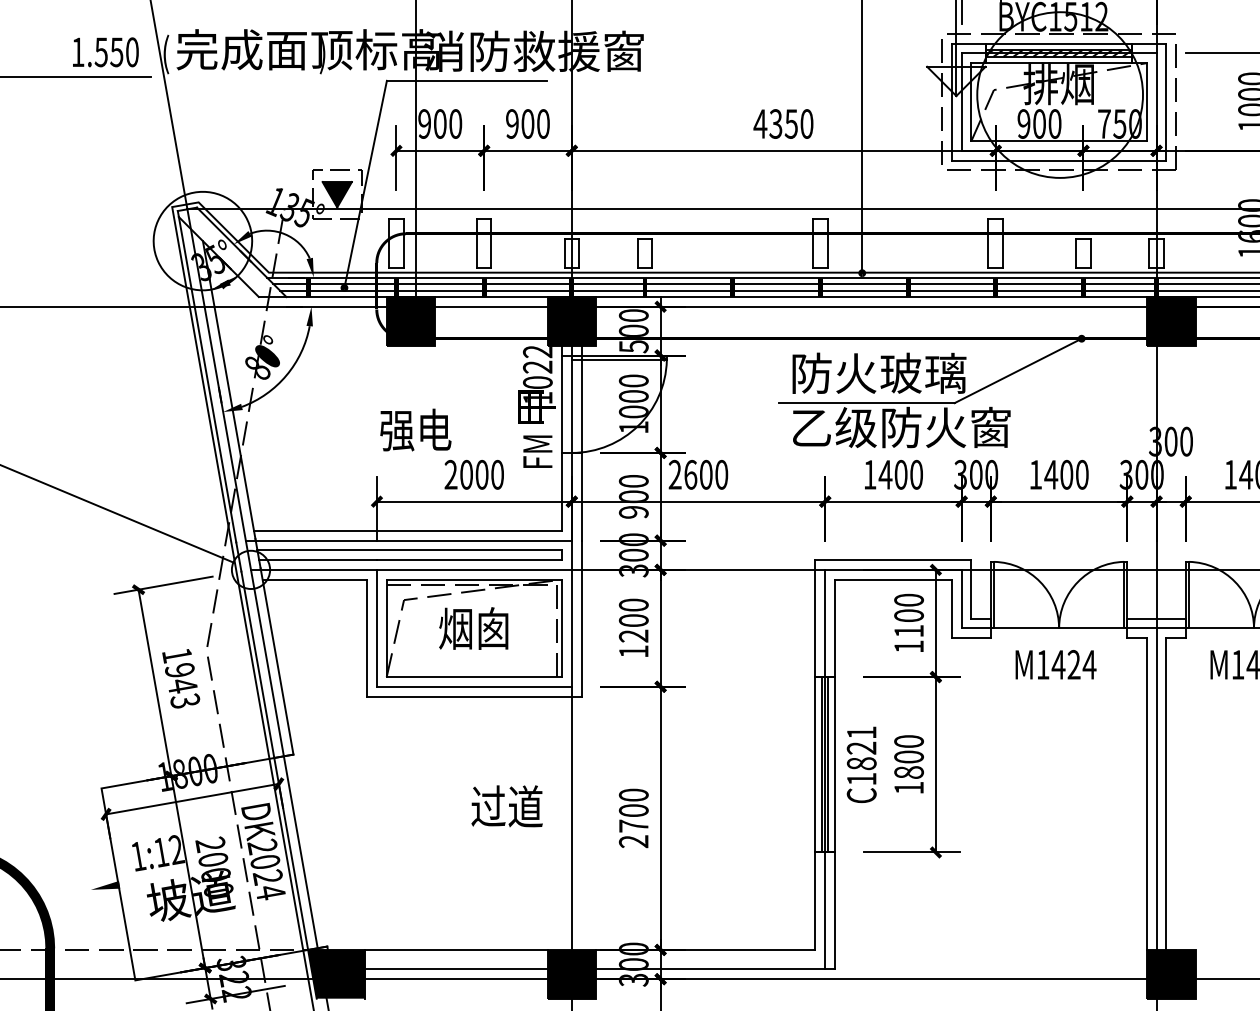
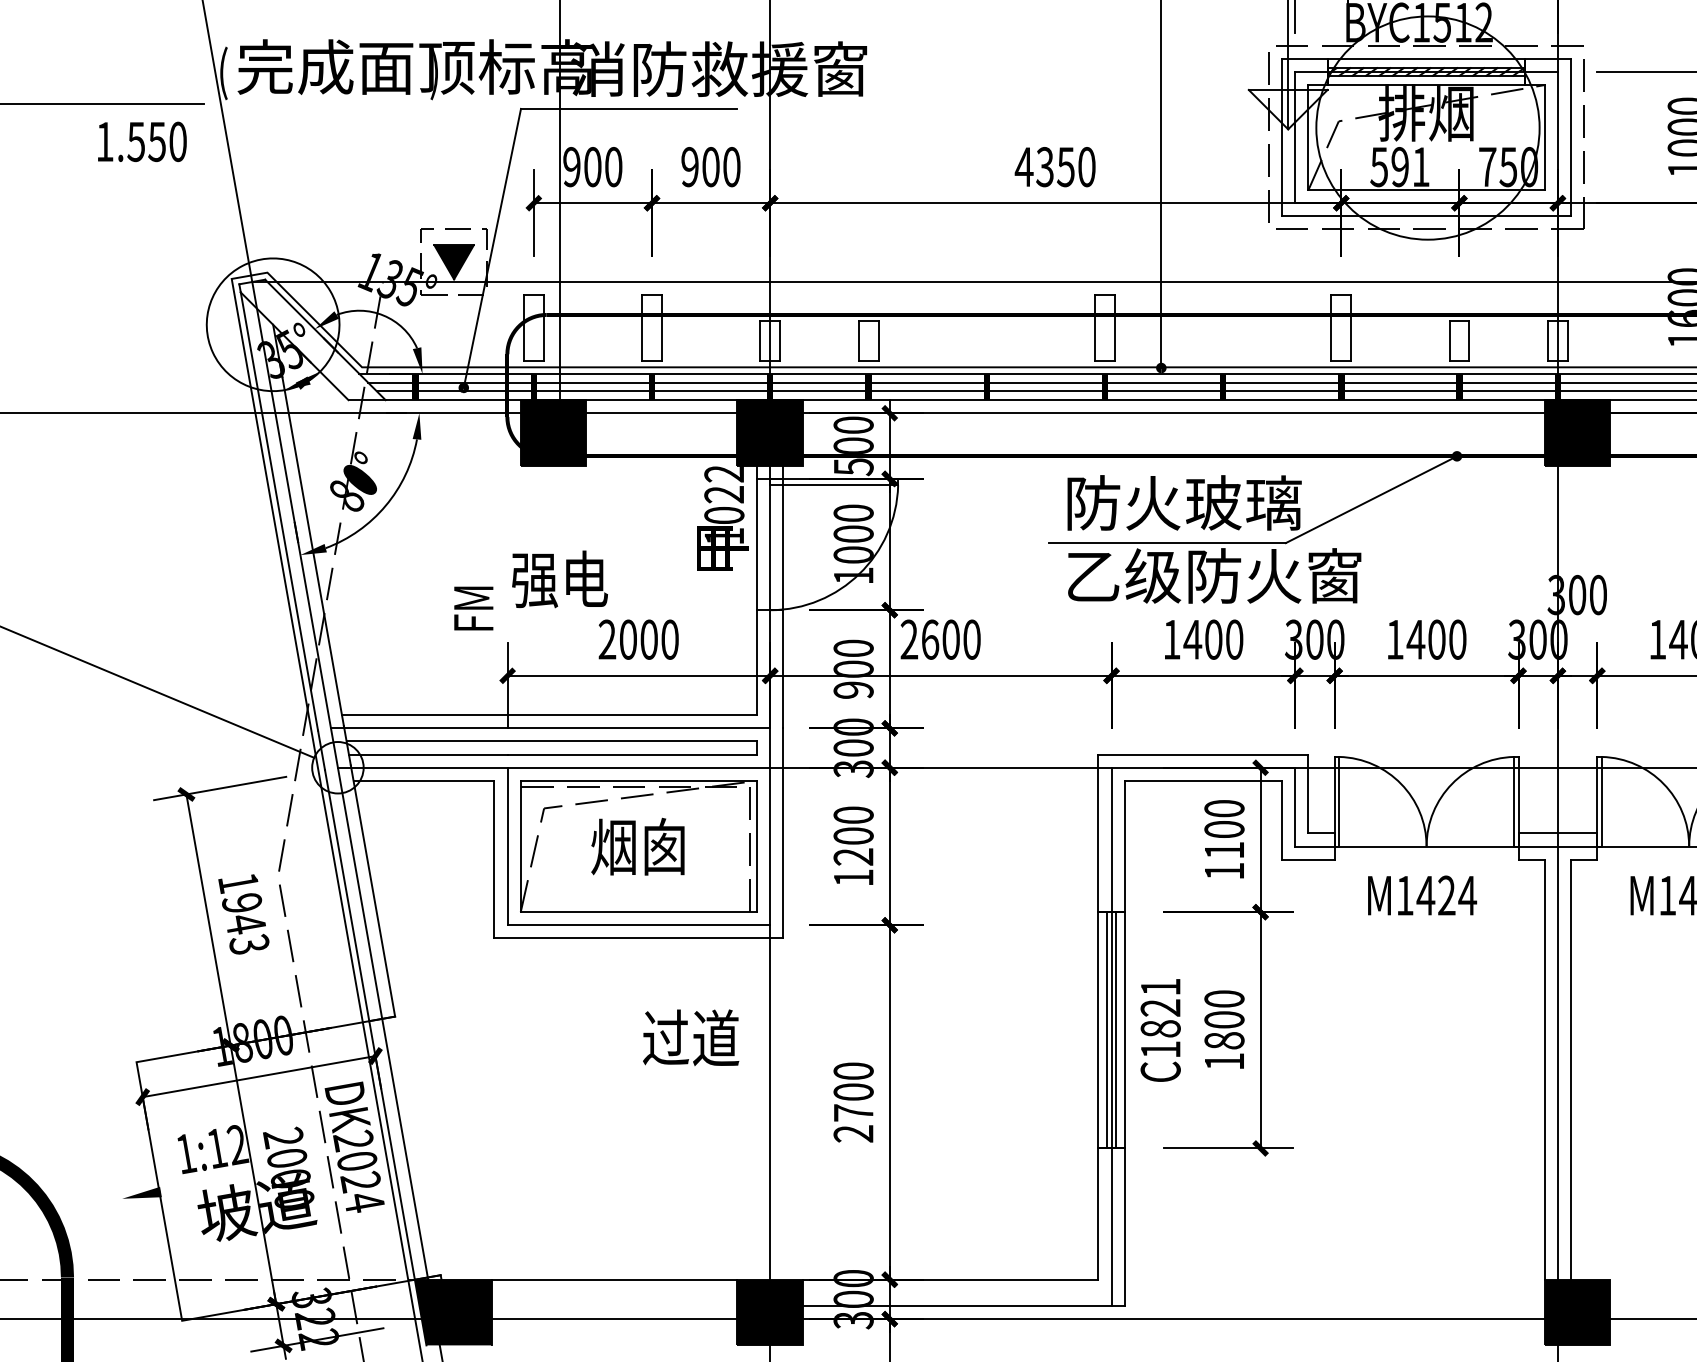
text: (105, 52) -> (141, 142), moved
text: (1039, 123) -> (1400, 166), 900 -> 591
text: (537, 451) -> (473, 608), moved
text: (506, 806) -> (690, 1038), moved
line: (456, 969) -> (614, 1306), removed

